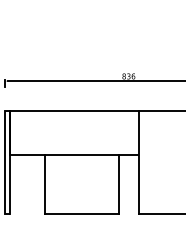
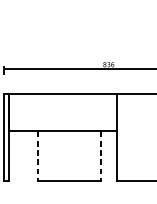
line: (45, 184) -> (38, 156), solid -> dashed
line: (119, 184) -> (100, 156), solid -> dashed

